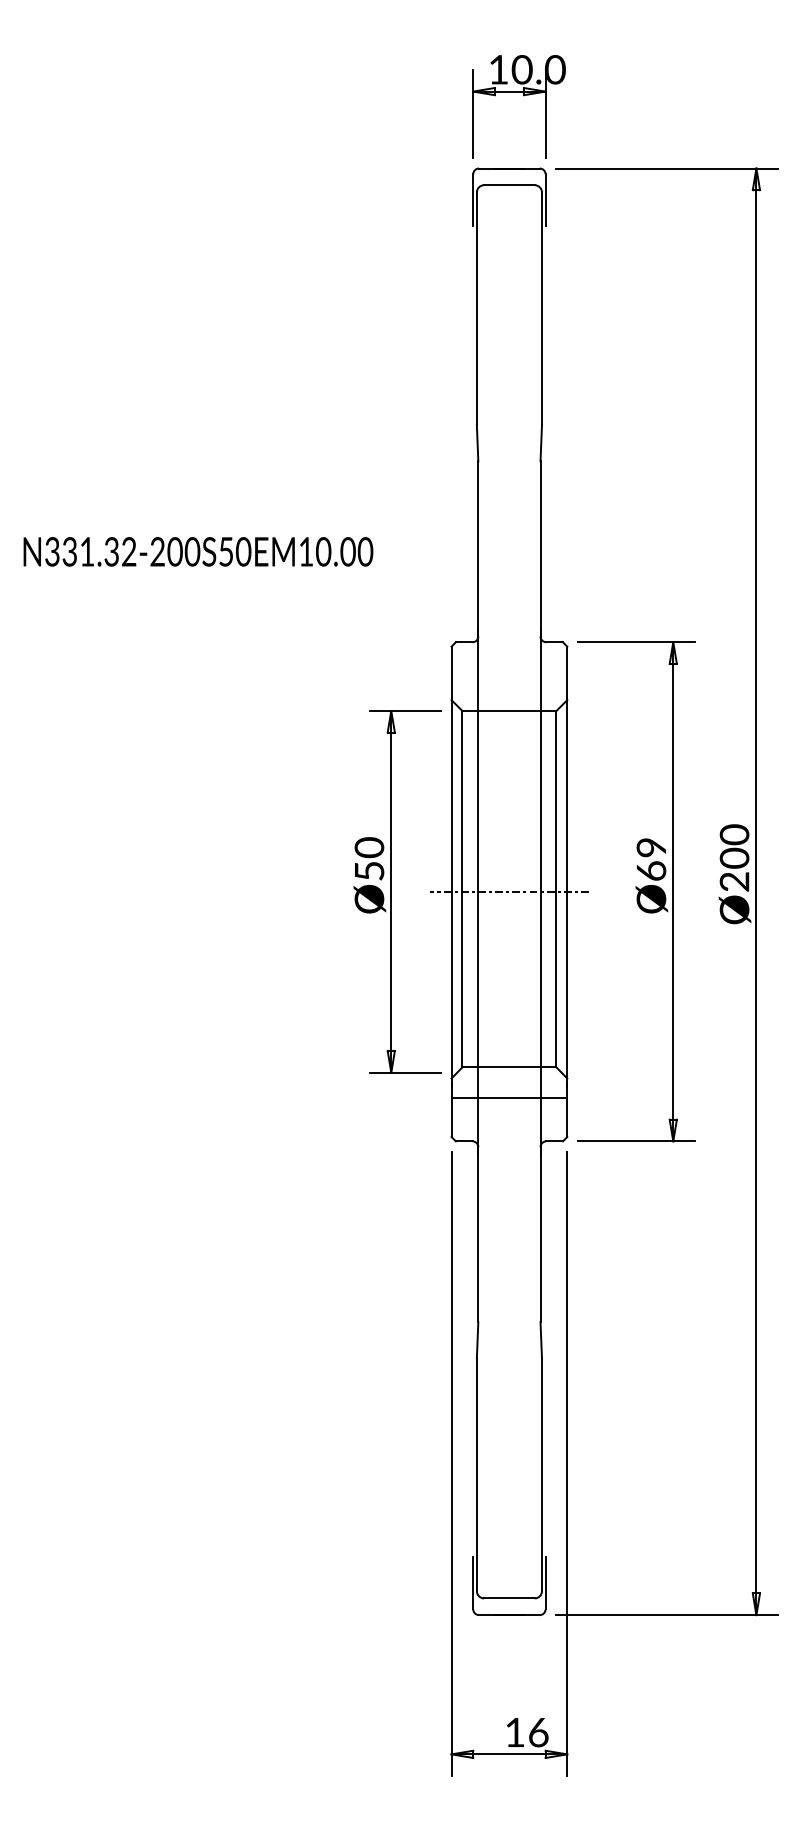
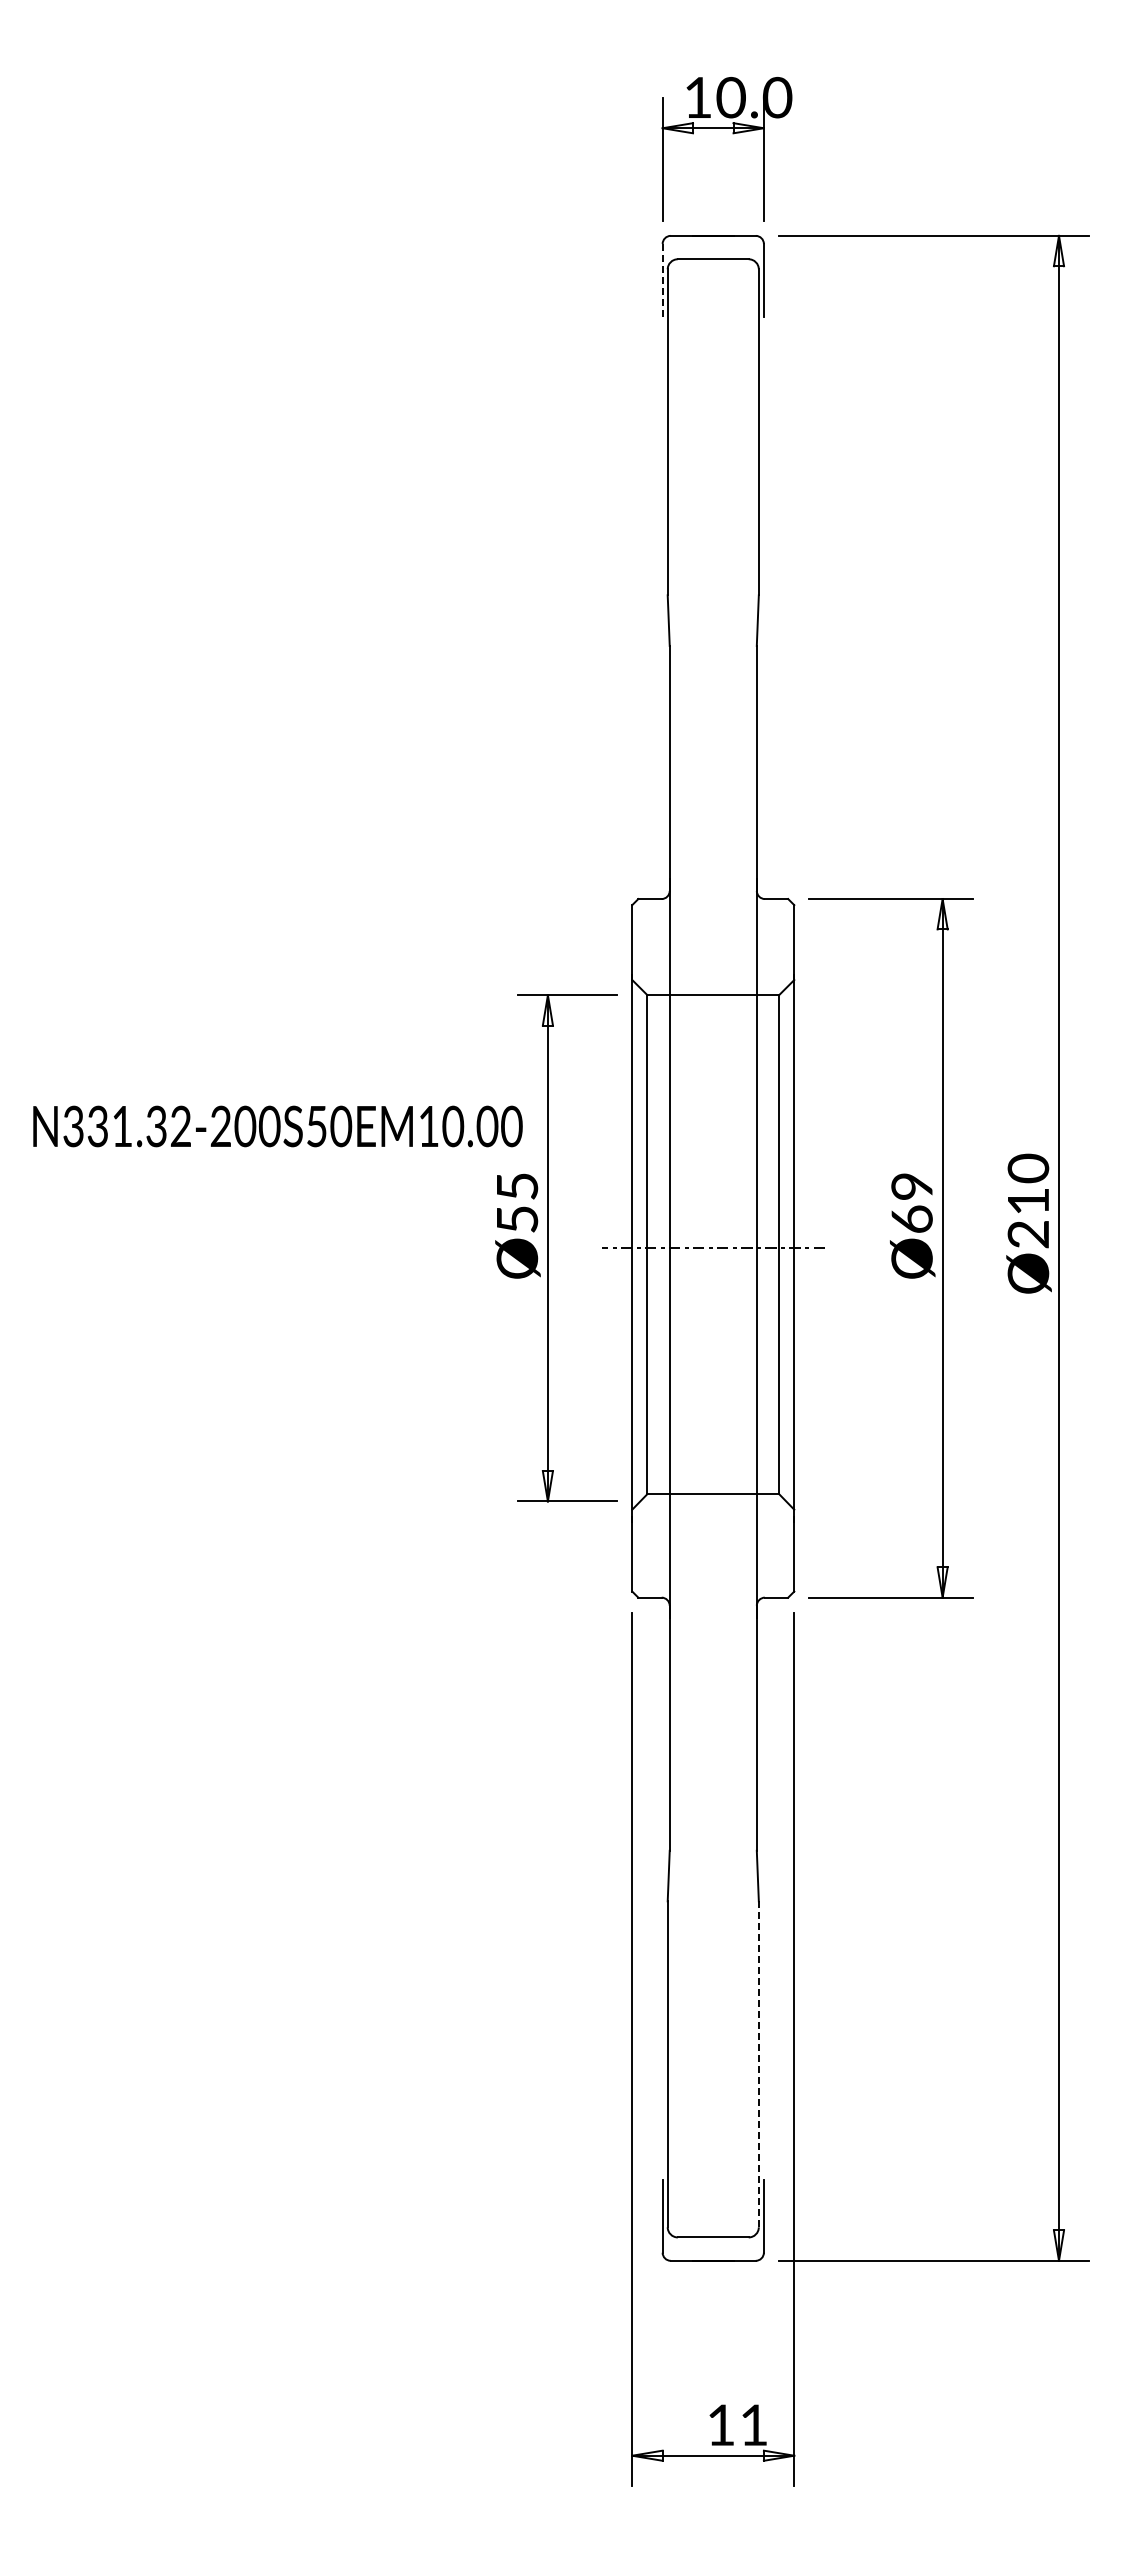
line: (473, 200) -> (662, 280), solid -> dashed
text: (198, 551) -> (277, 1126), moved
text: (369, 847) -> (517, 1186), Ø50 -> Ø55
text: (734, 858) -> (1028, 1201), Ø200 -> Ø210
line: (509, 1097) -> (713, 1536), removed
line: (541, 1474) -> (758, 2064), solid -> dashed
text: (538, 1732) -> (754, 2424), 16 -> 11

